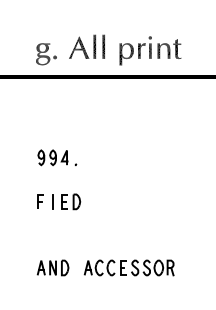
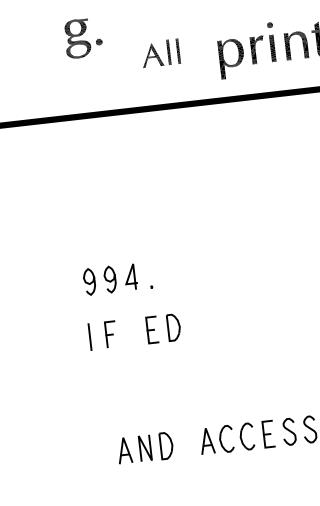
part: (86, 46) -> (159, 53), size x0.6
part: (46, 54) -> (83, 38), moved
part: (57, 157) -> (117, 278), moved
line: (52, 201) -> (88, 336), moved

